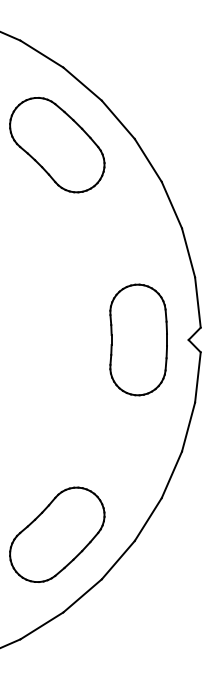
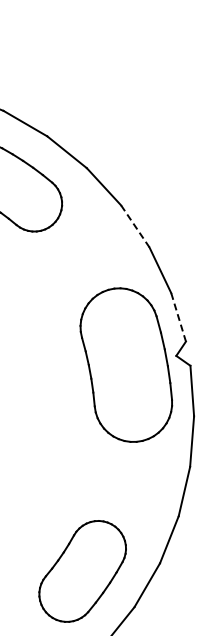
line: (172, 205) -> (135, 226), solid -> dashed
line: (197, 303) -> (178, 318), solid -> dashed
part: (138, 339) -> (126, 364), size x1.4

